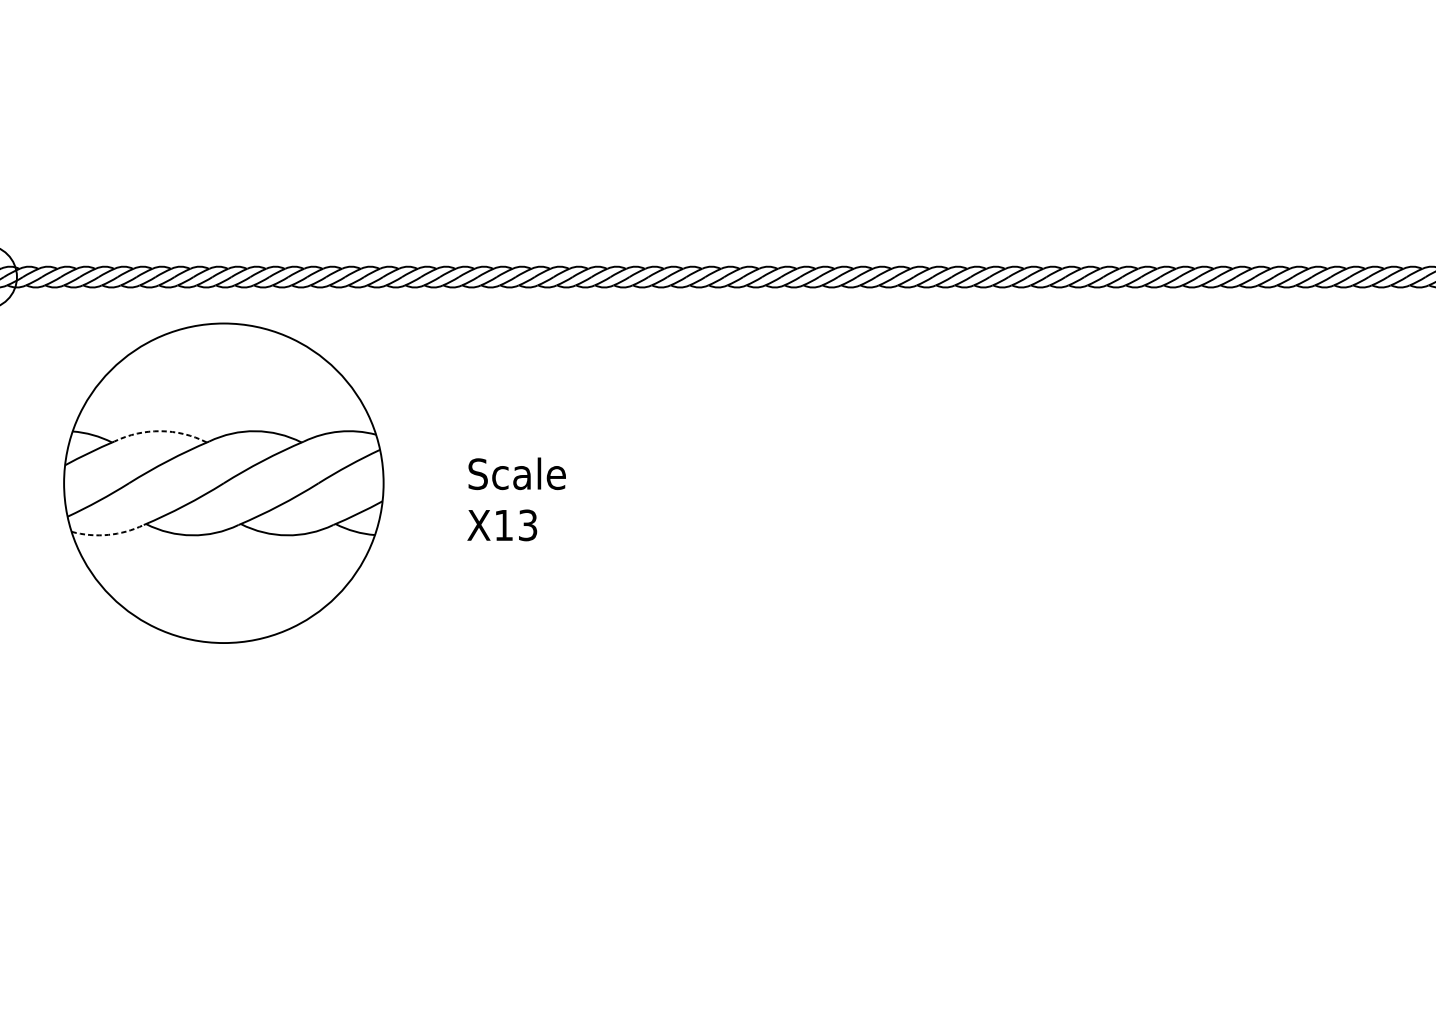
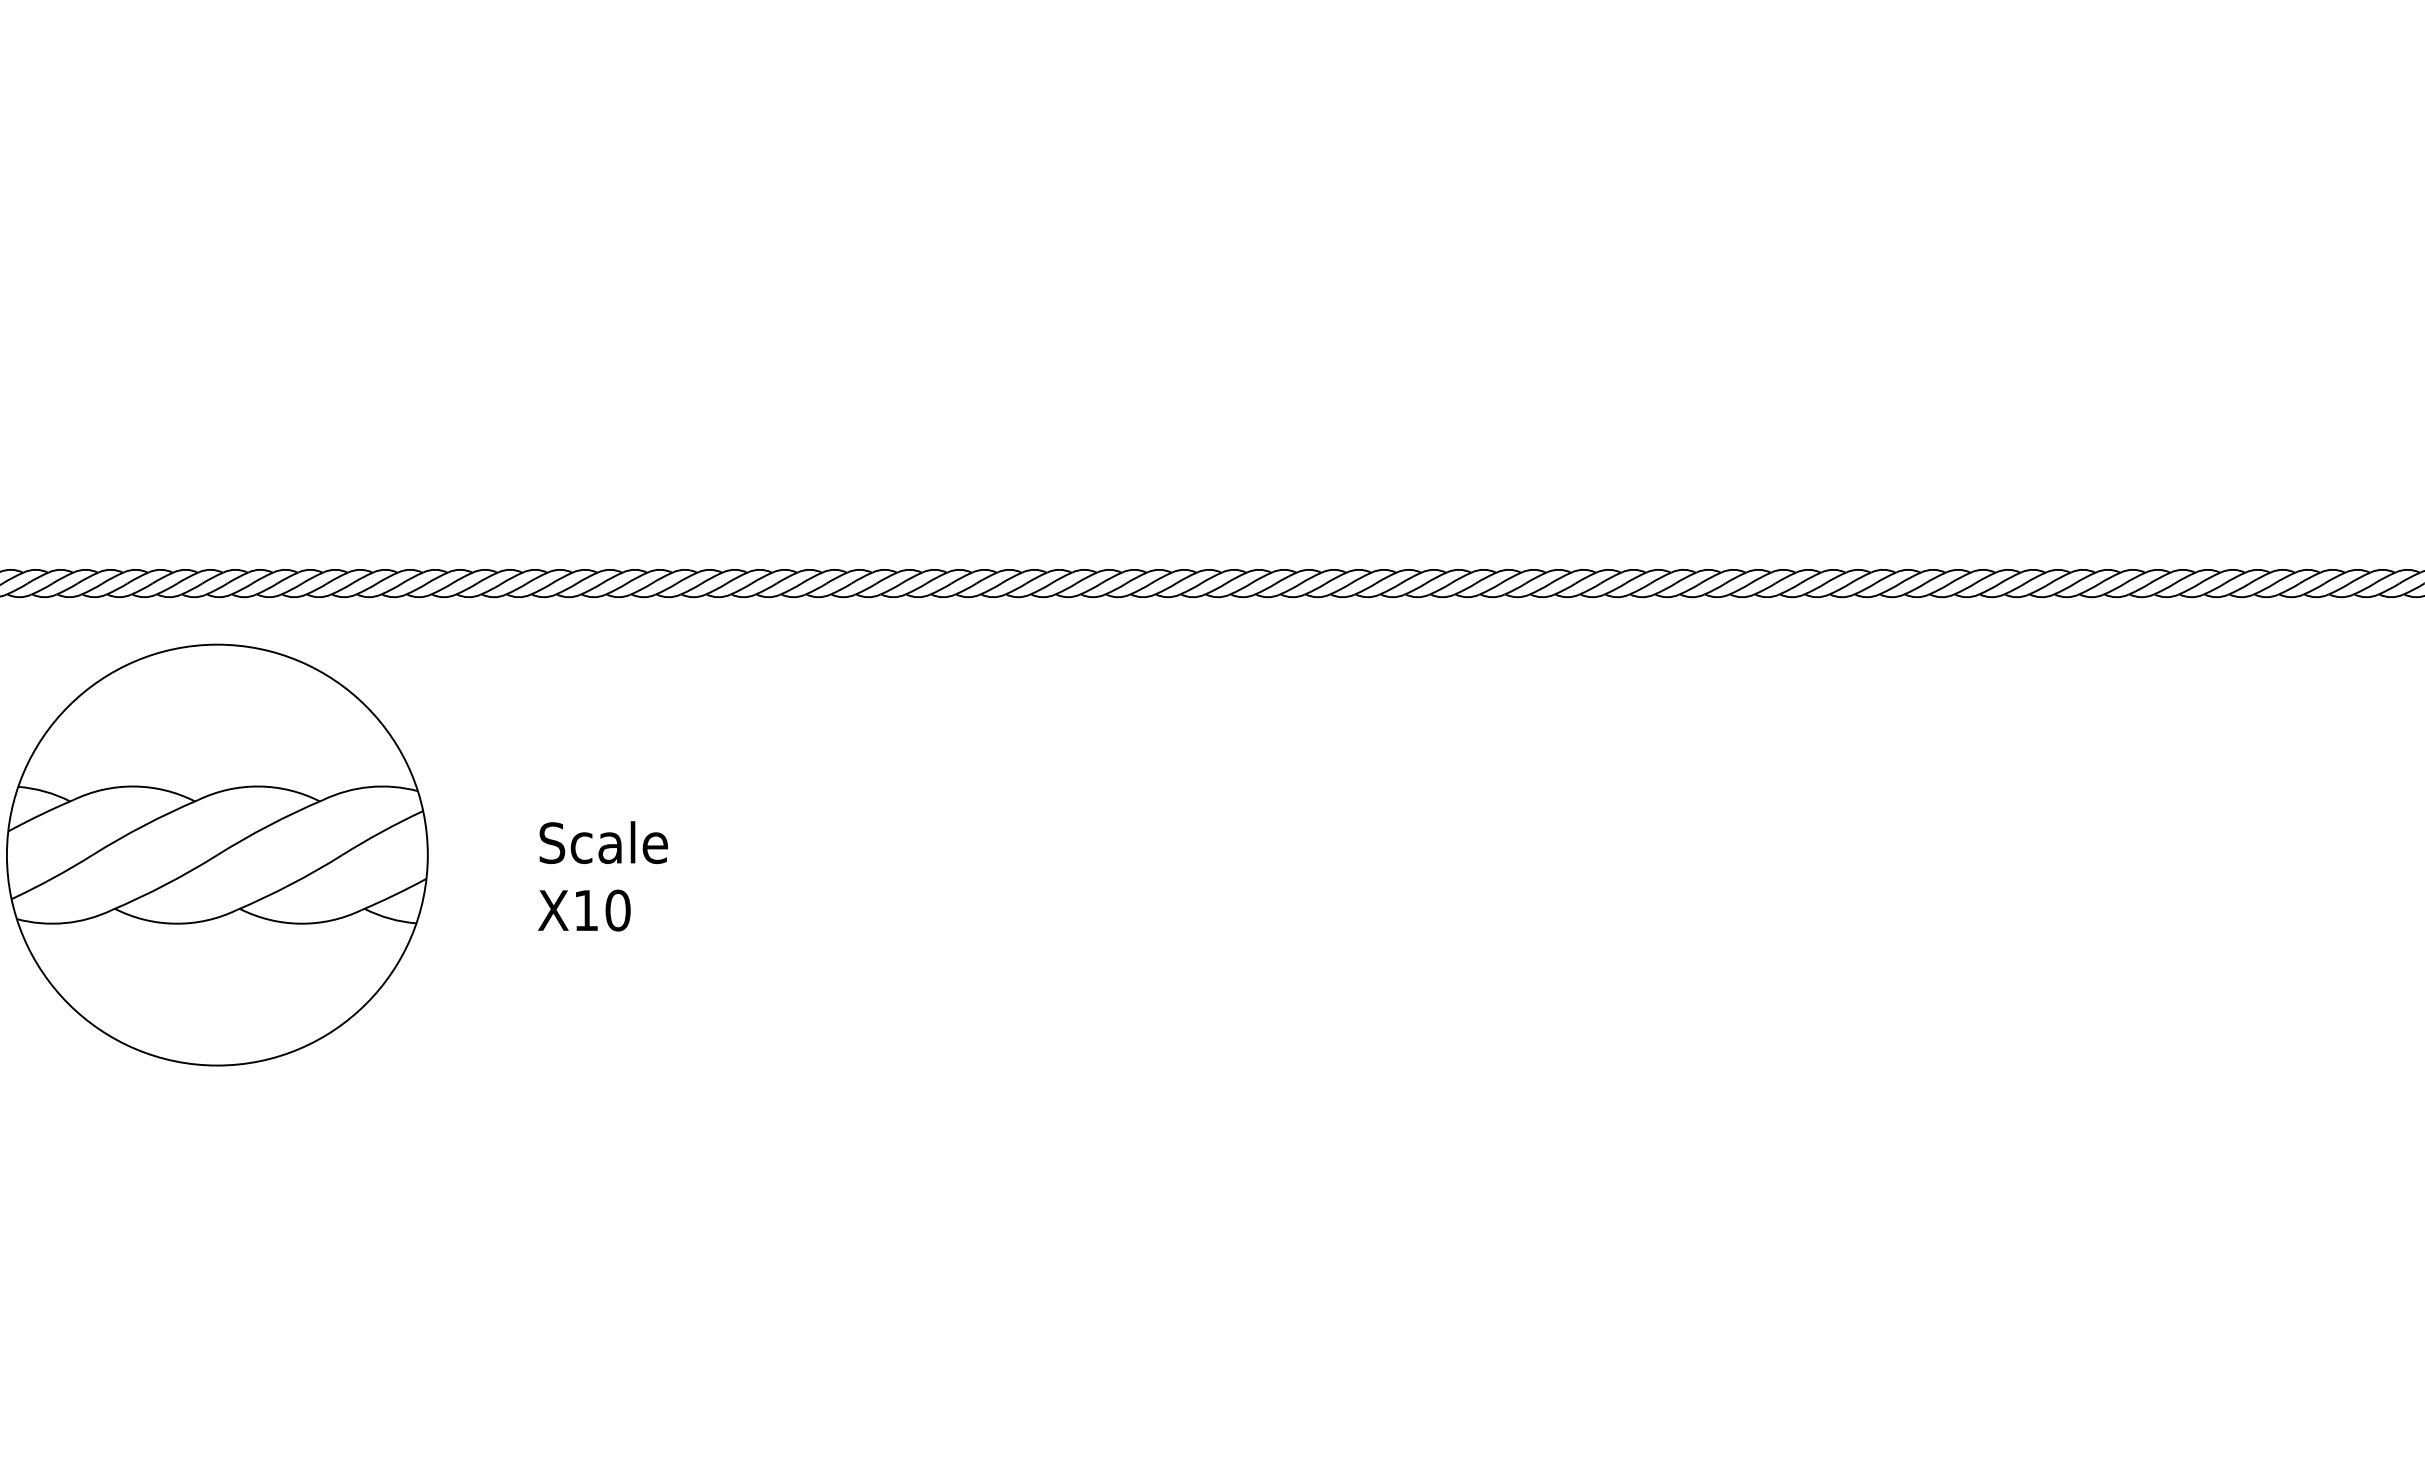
arc: (160, 431) -> (134, 786), dashed -> solid
text: (527, 525) -> (617, 910), X13 -> X10
arc: (108, 535) -> (65, 923), dashed -> solid

